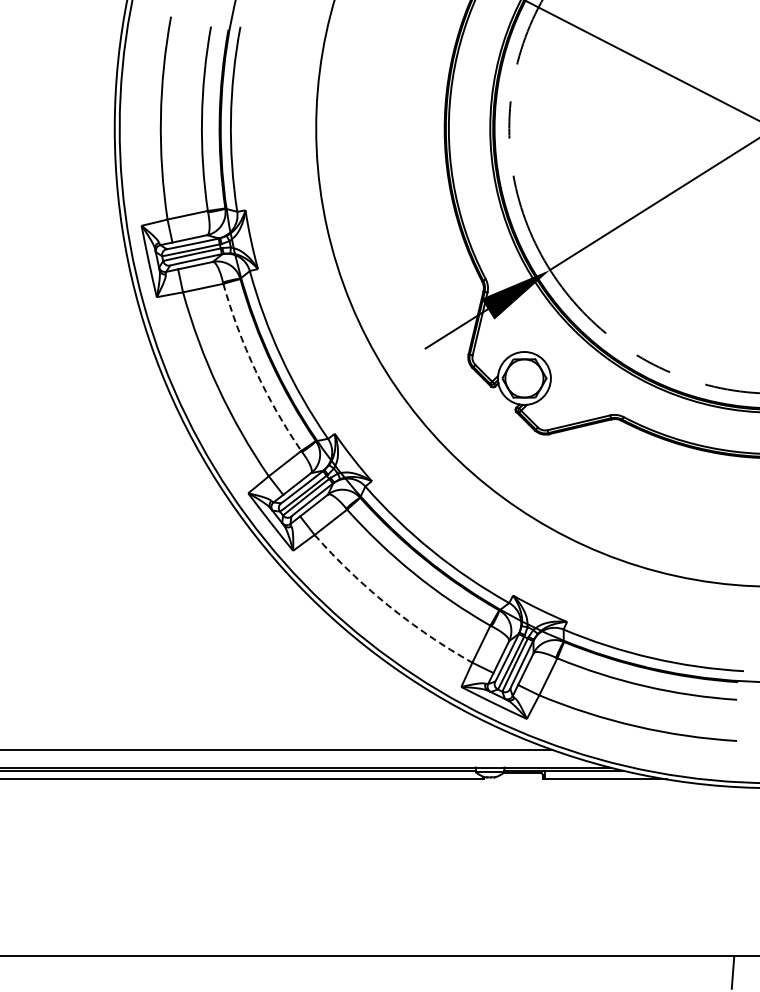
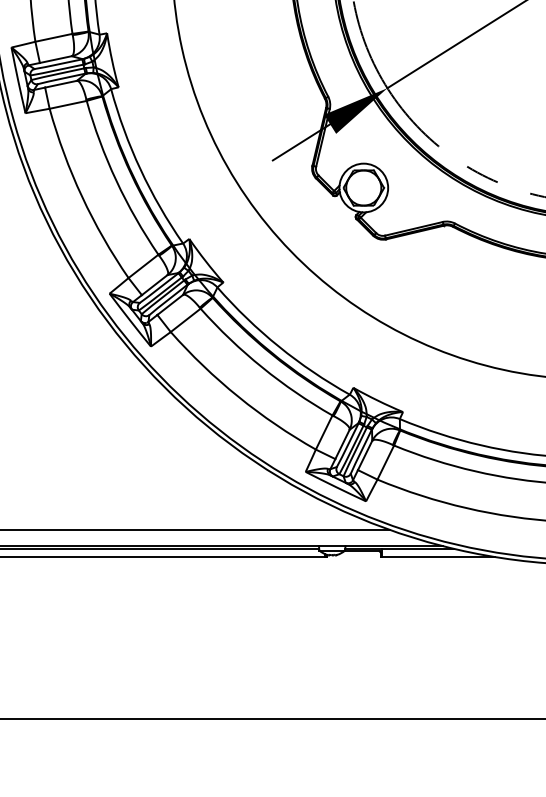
arc: (255, 370) -> (116, 180), dashed -> solid
arc: (388, 605) -> (238, 396), dashed -> solid

